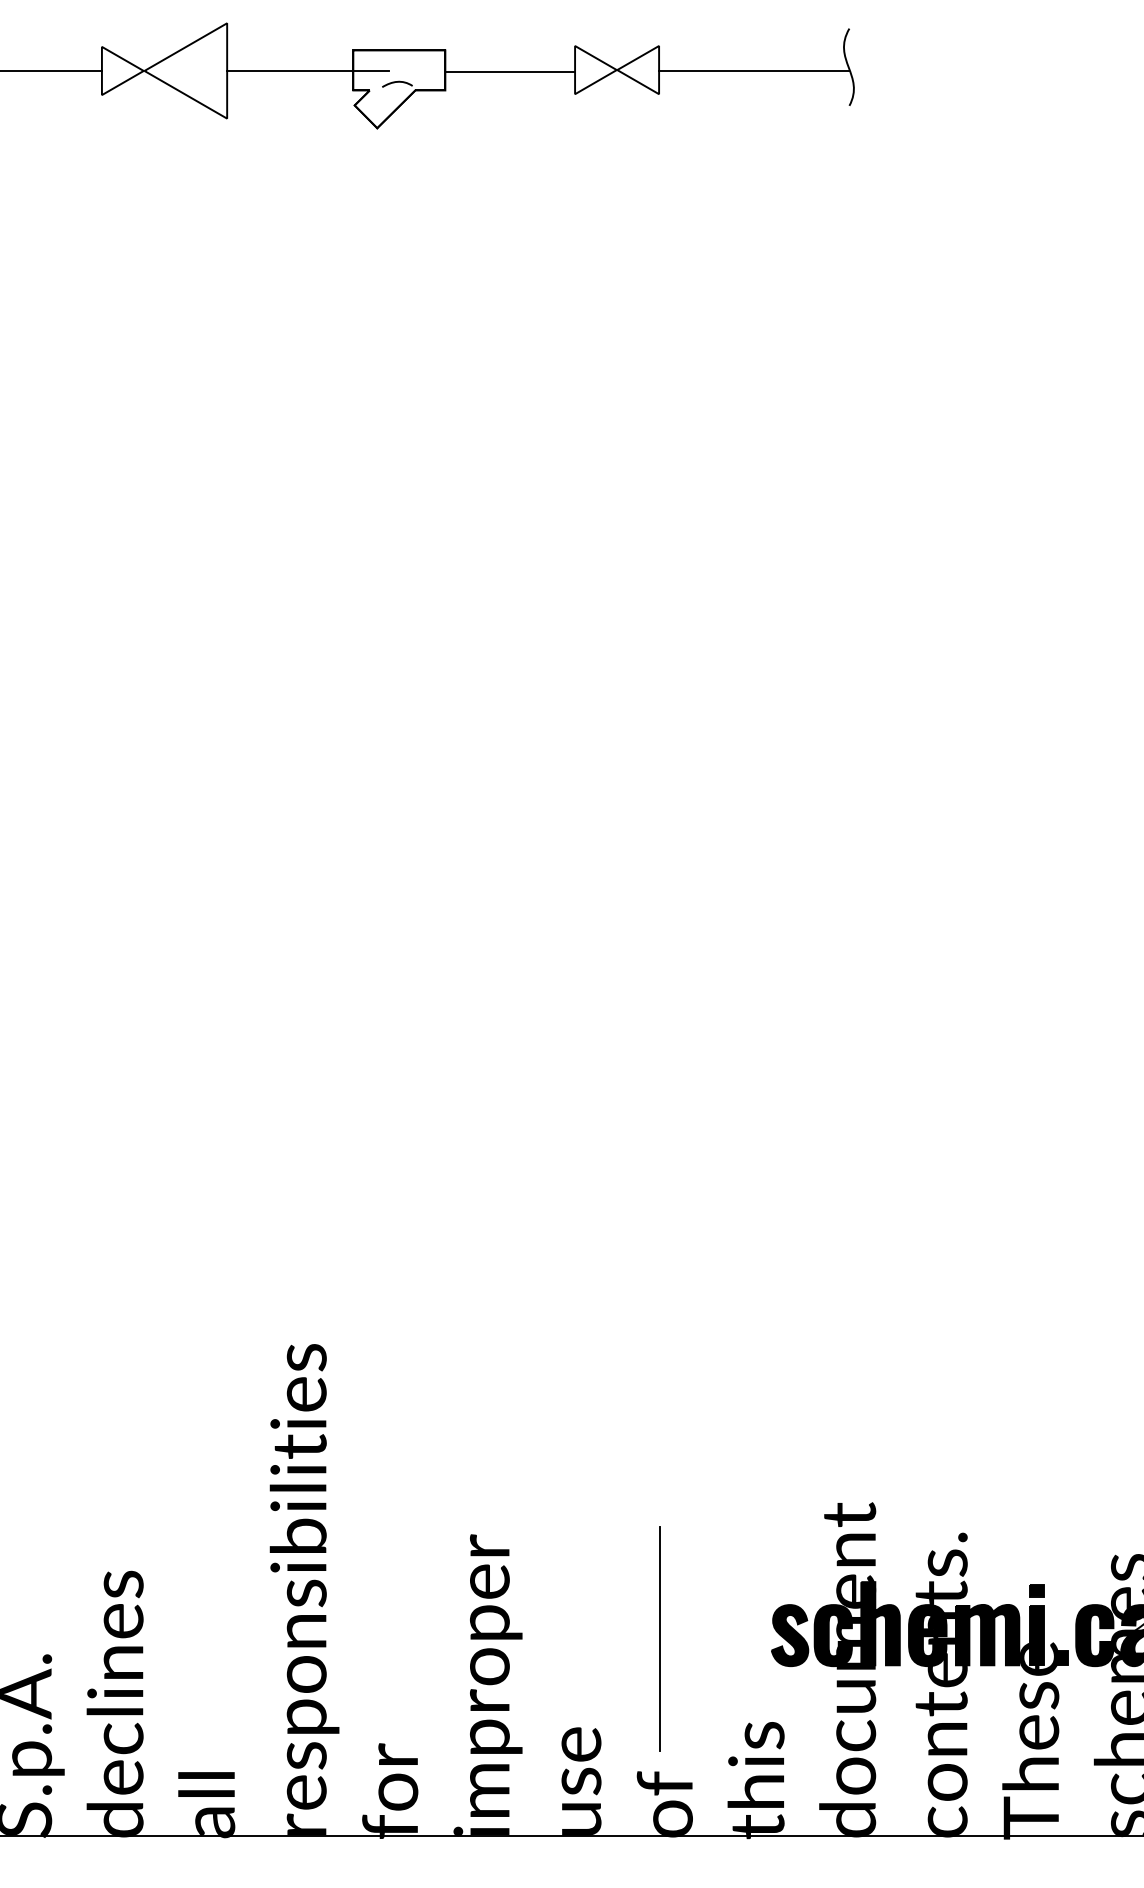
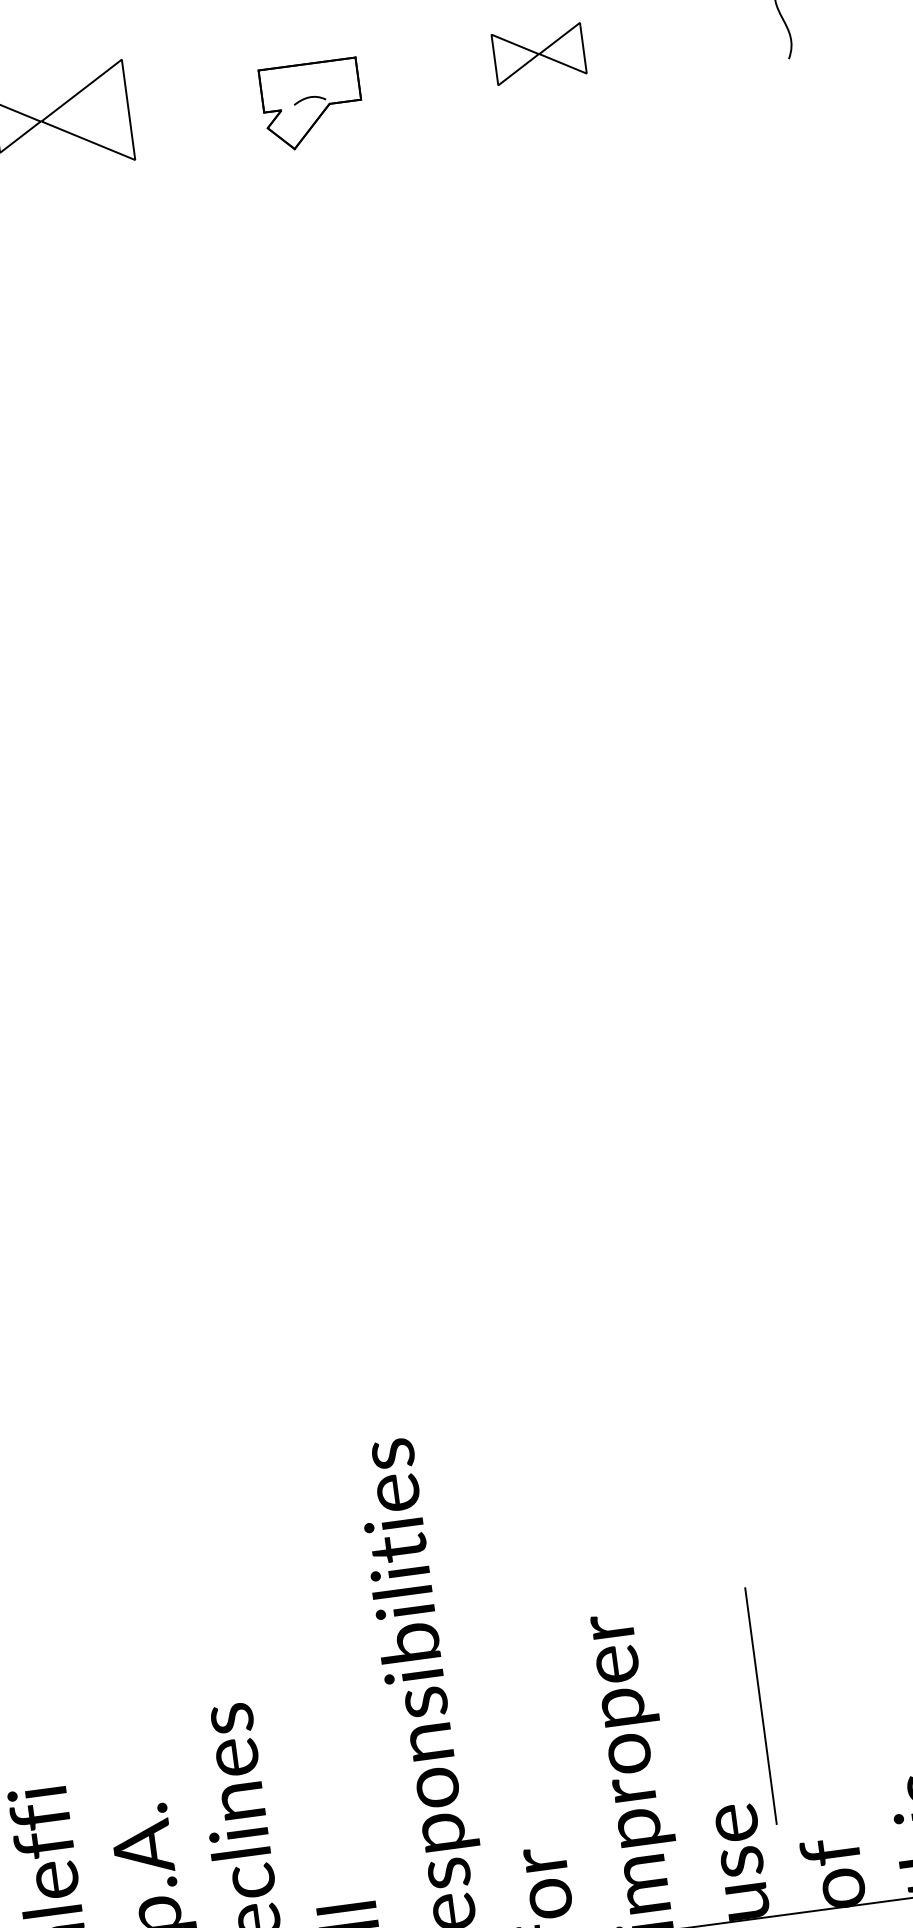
line: (753, 70) -> (682, 35), removed
line: (308, 71) -> (214, 98), removed
line: (510, 72) -> (427, 71), removed
line: (659, 1638) -> (760, 1706), moved

